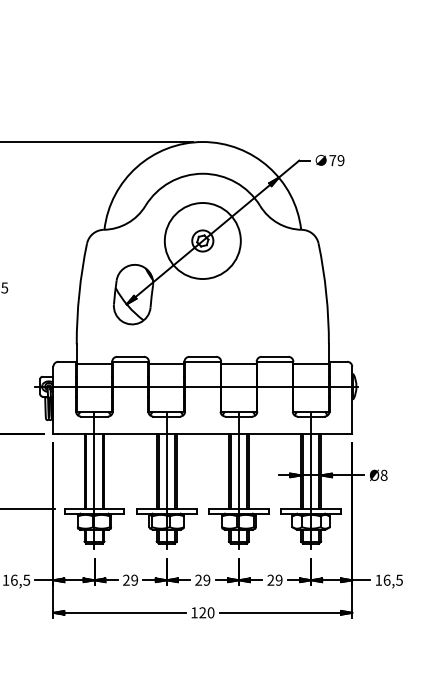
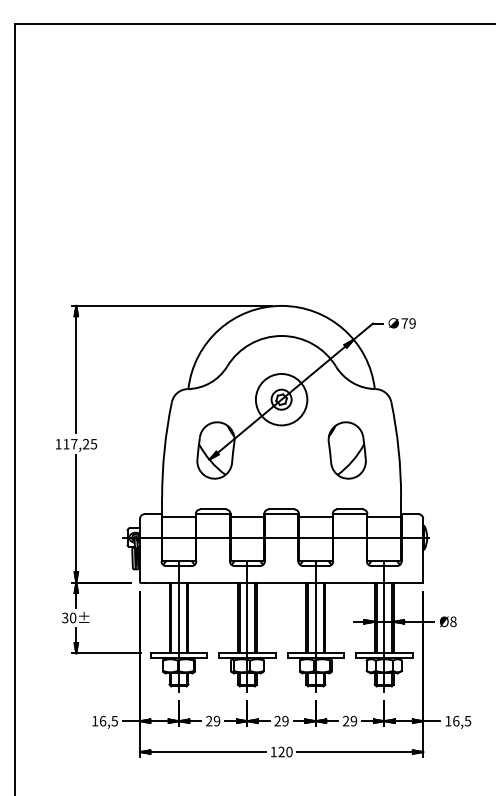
circle: (202, 240) -> (281, 399), size x0.71
part: (271, 294) -> (346, 450), added

